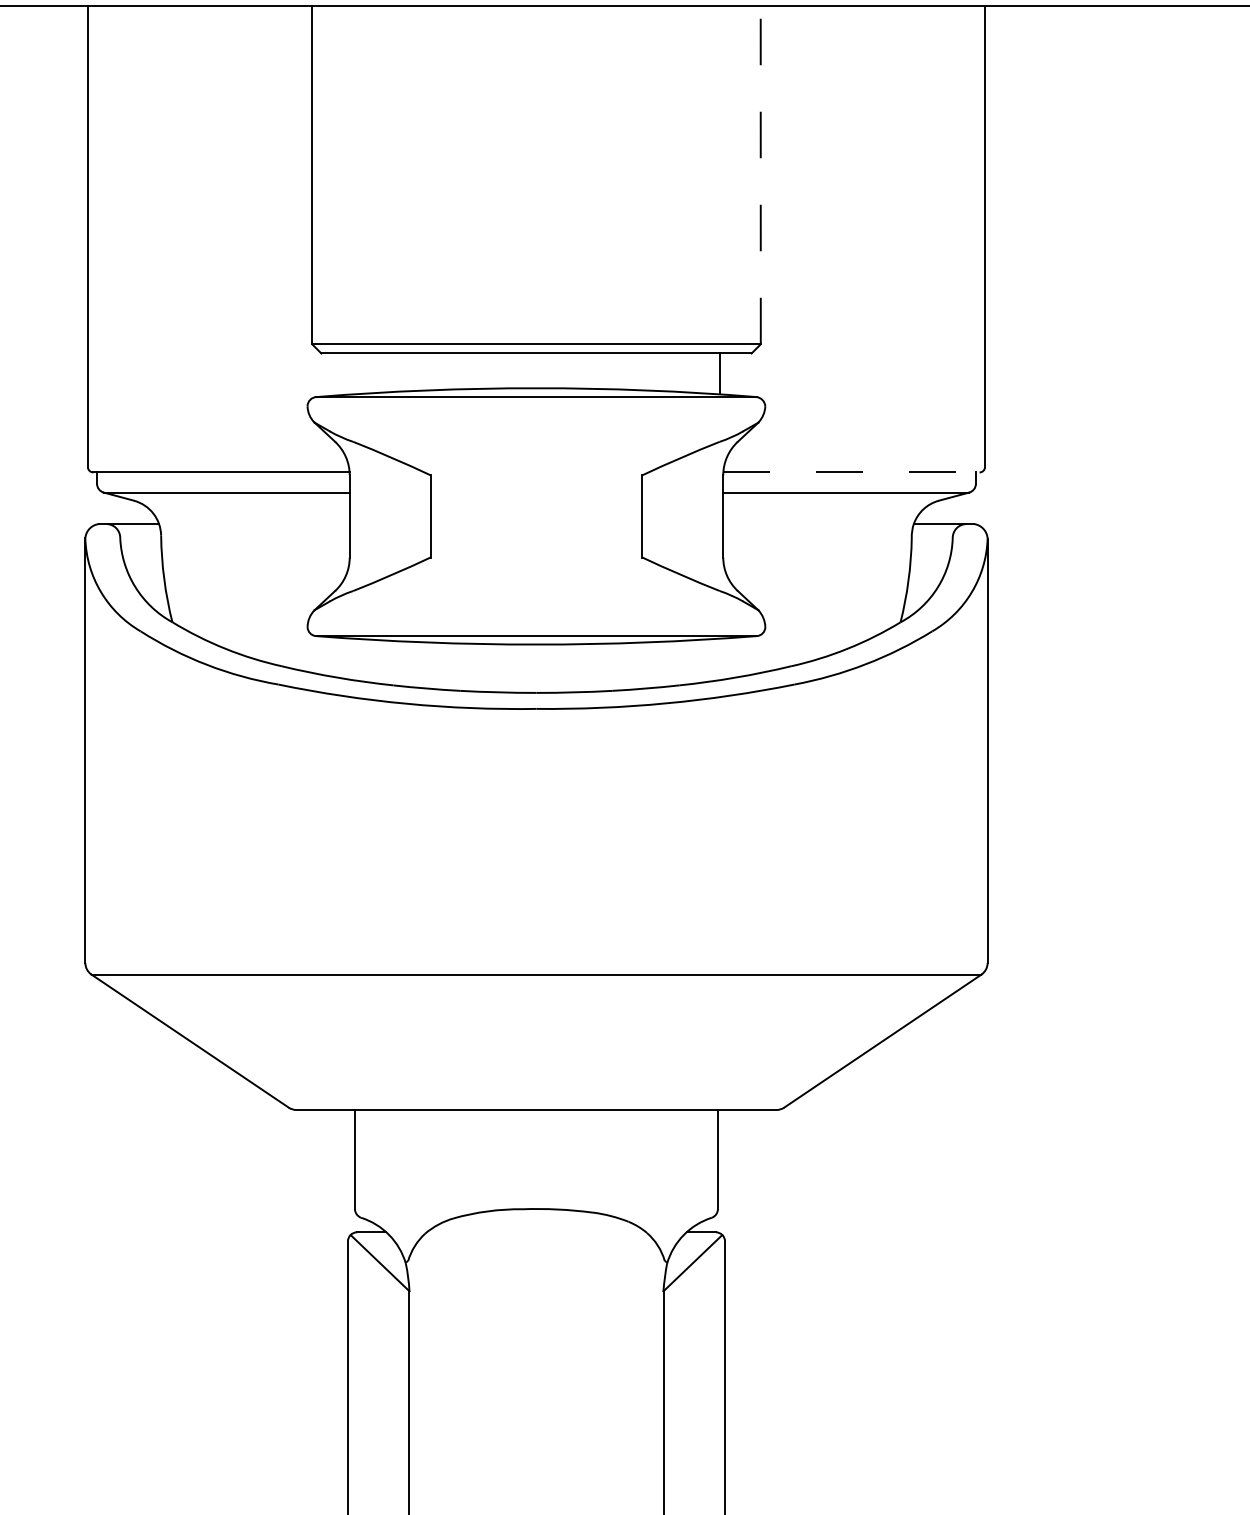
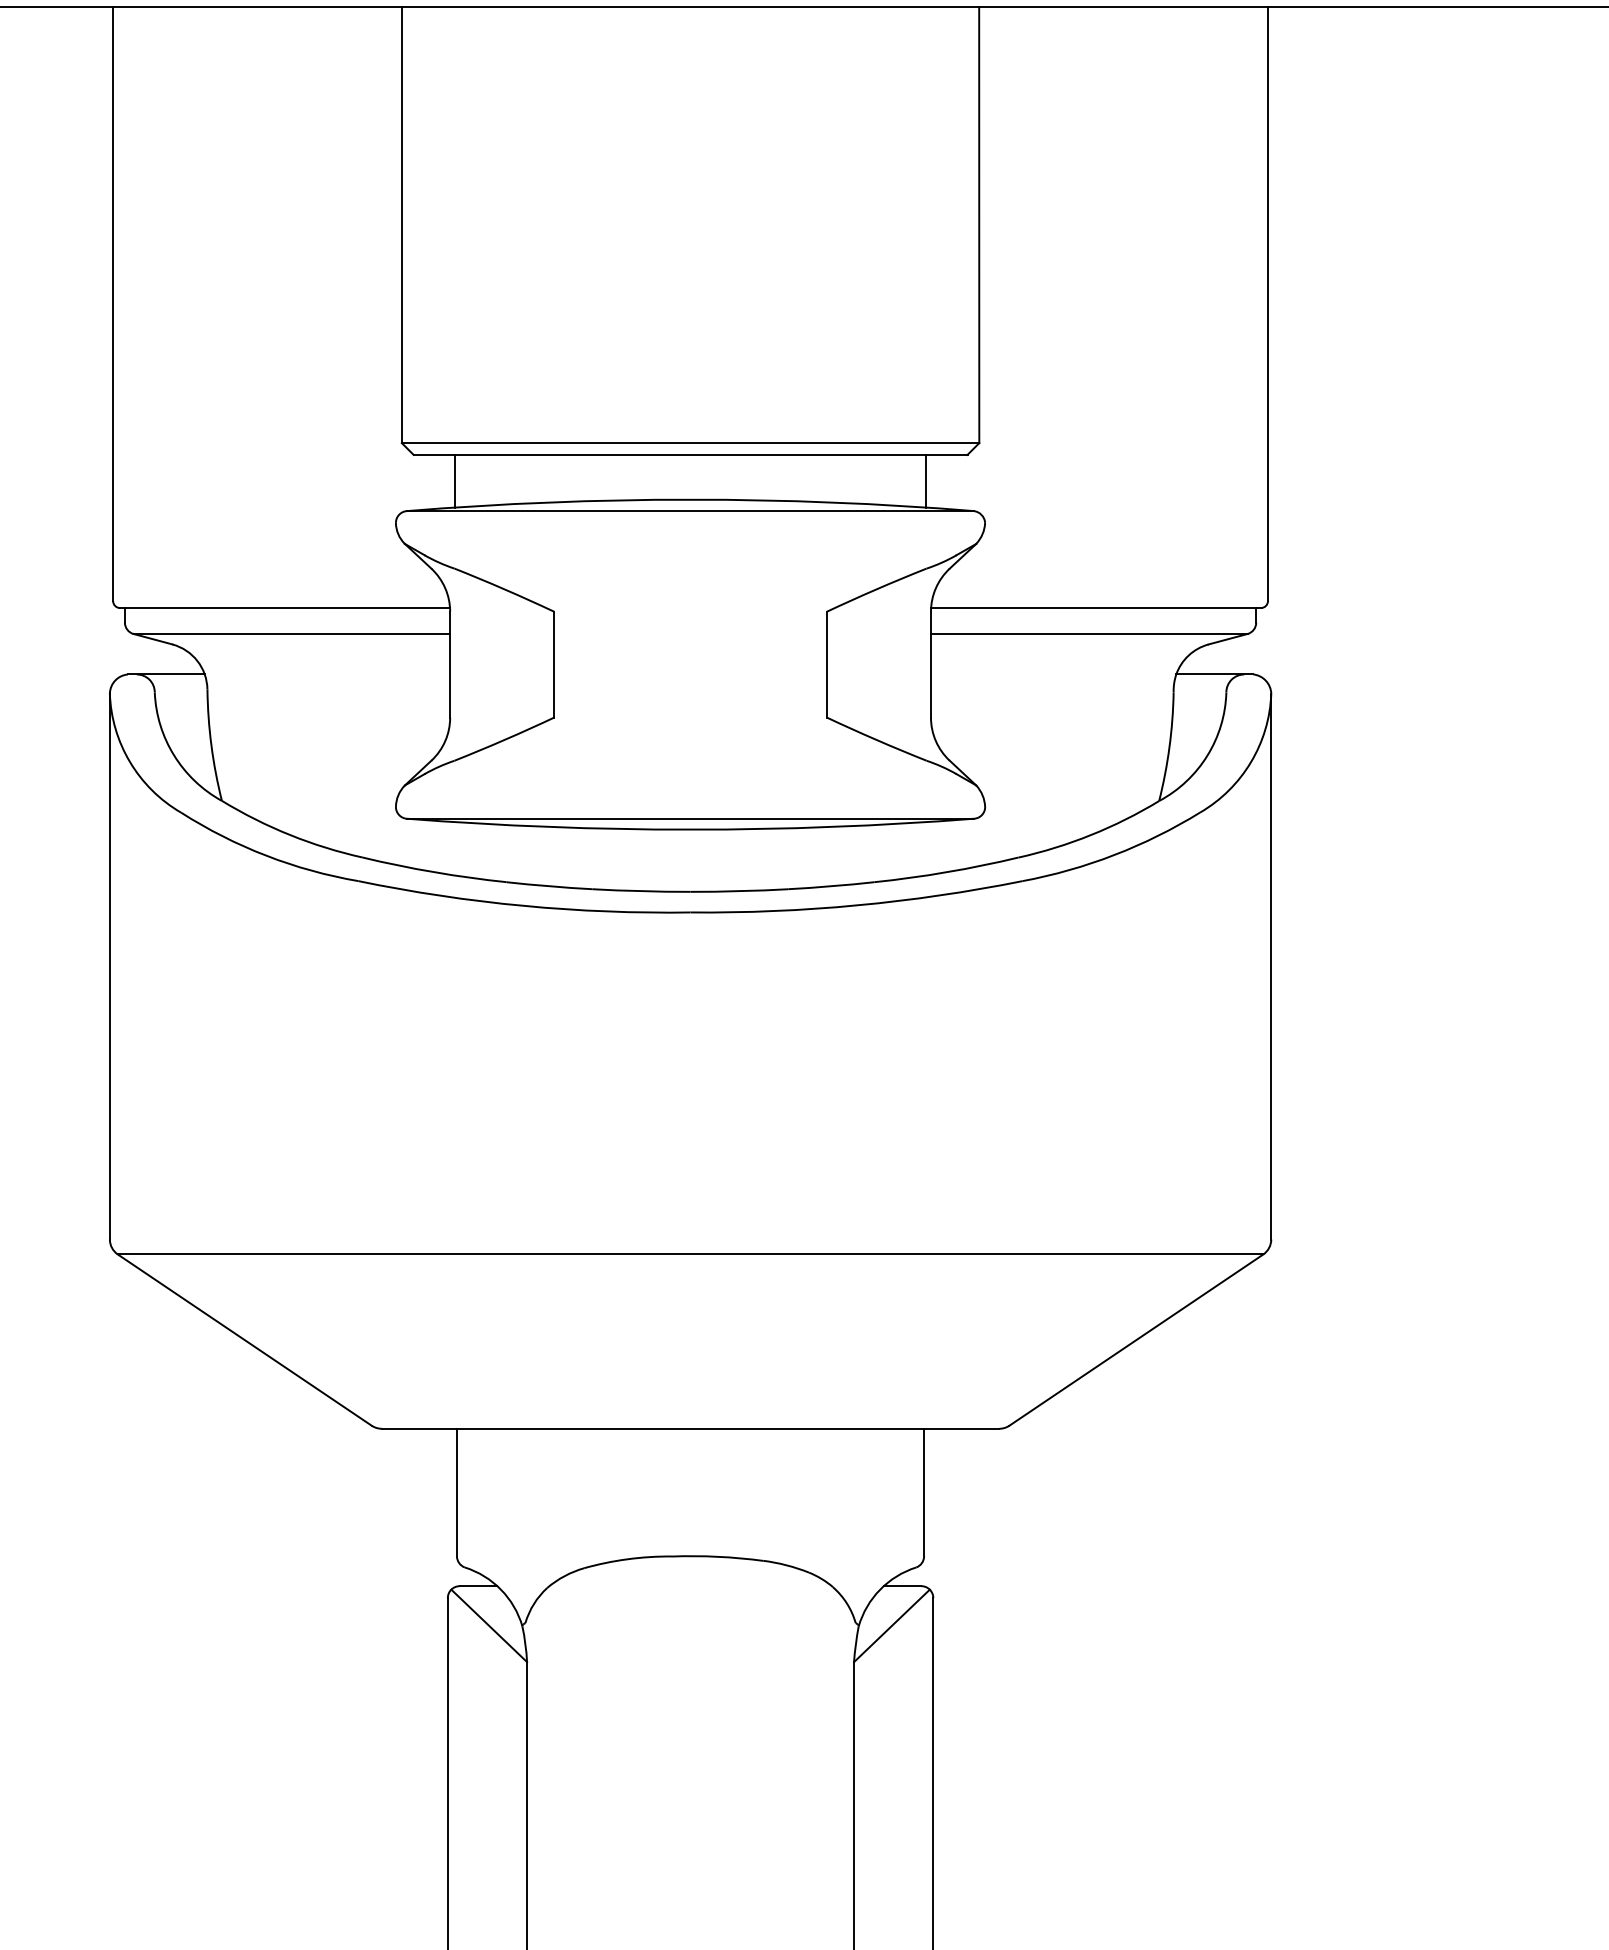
line: (760, 174) -> (978, 224), dashed -> solid
line: (353, 373) -> (455, 480), added
line: (851, 472) -> (1096, 608), dashed -> solid

